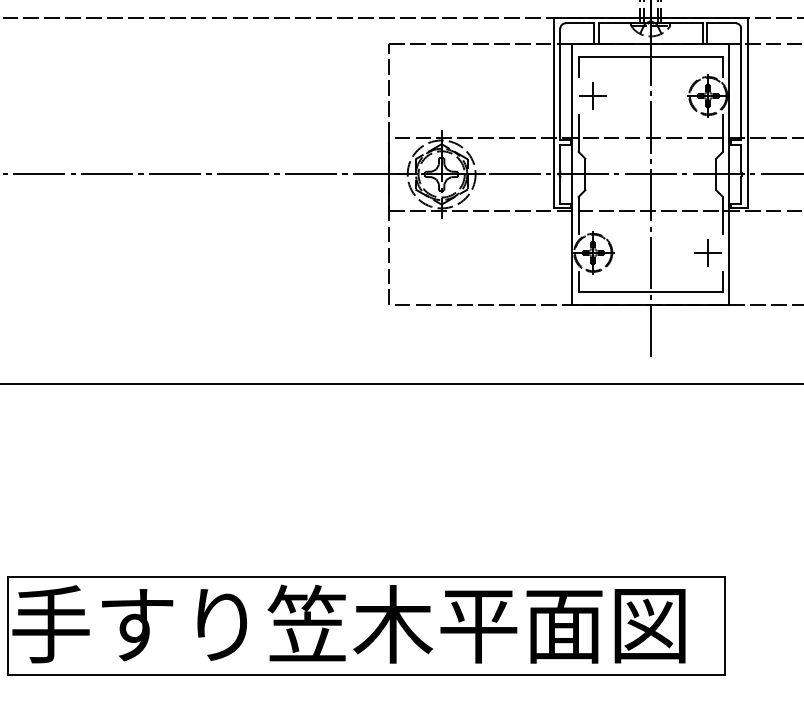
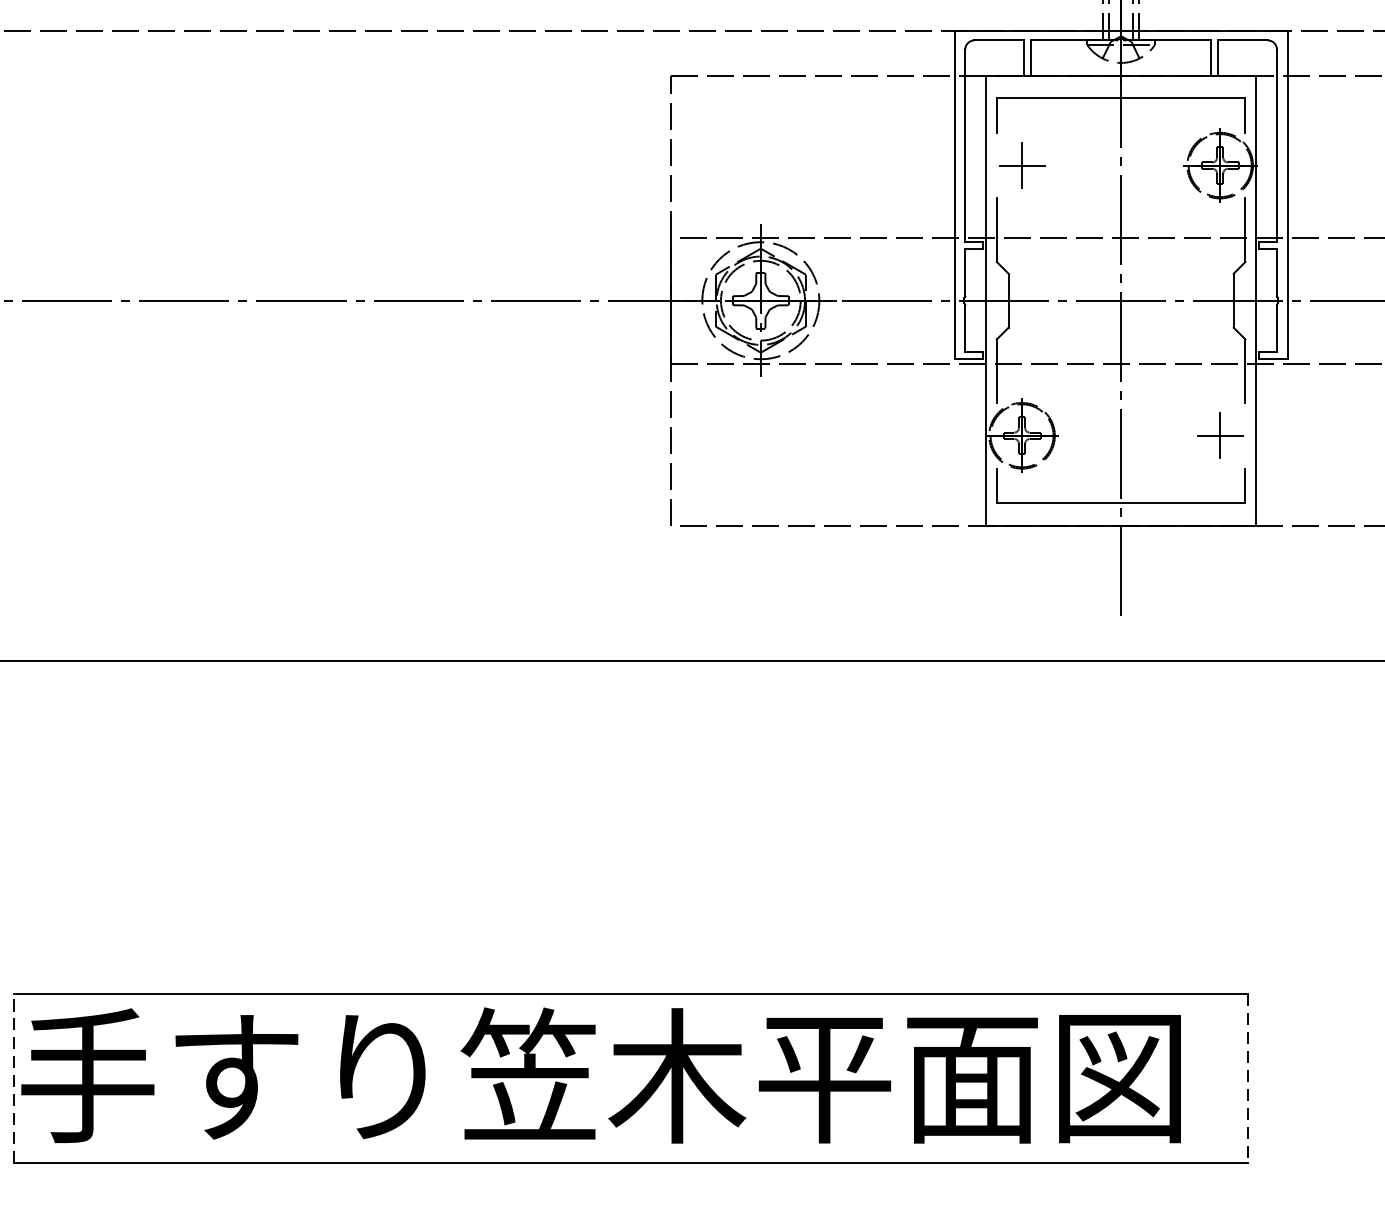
line: (8, 626) -> (14, 1079), solid -> dashed
line: (724, 626) -> (1248, 1079), solid -> dashed

